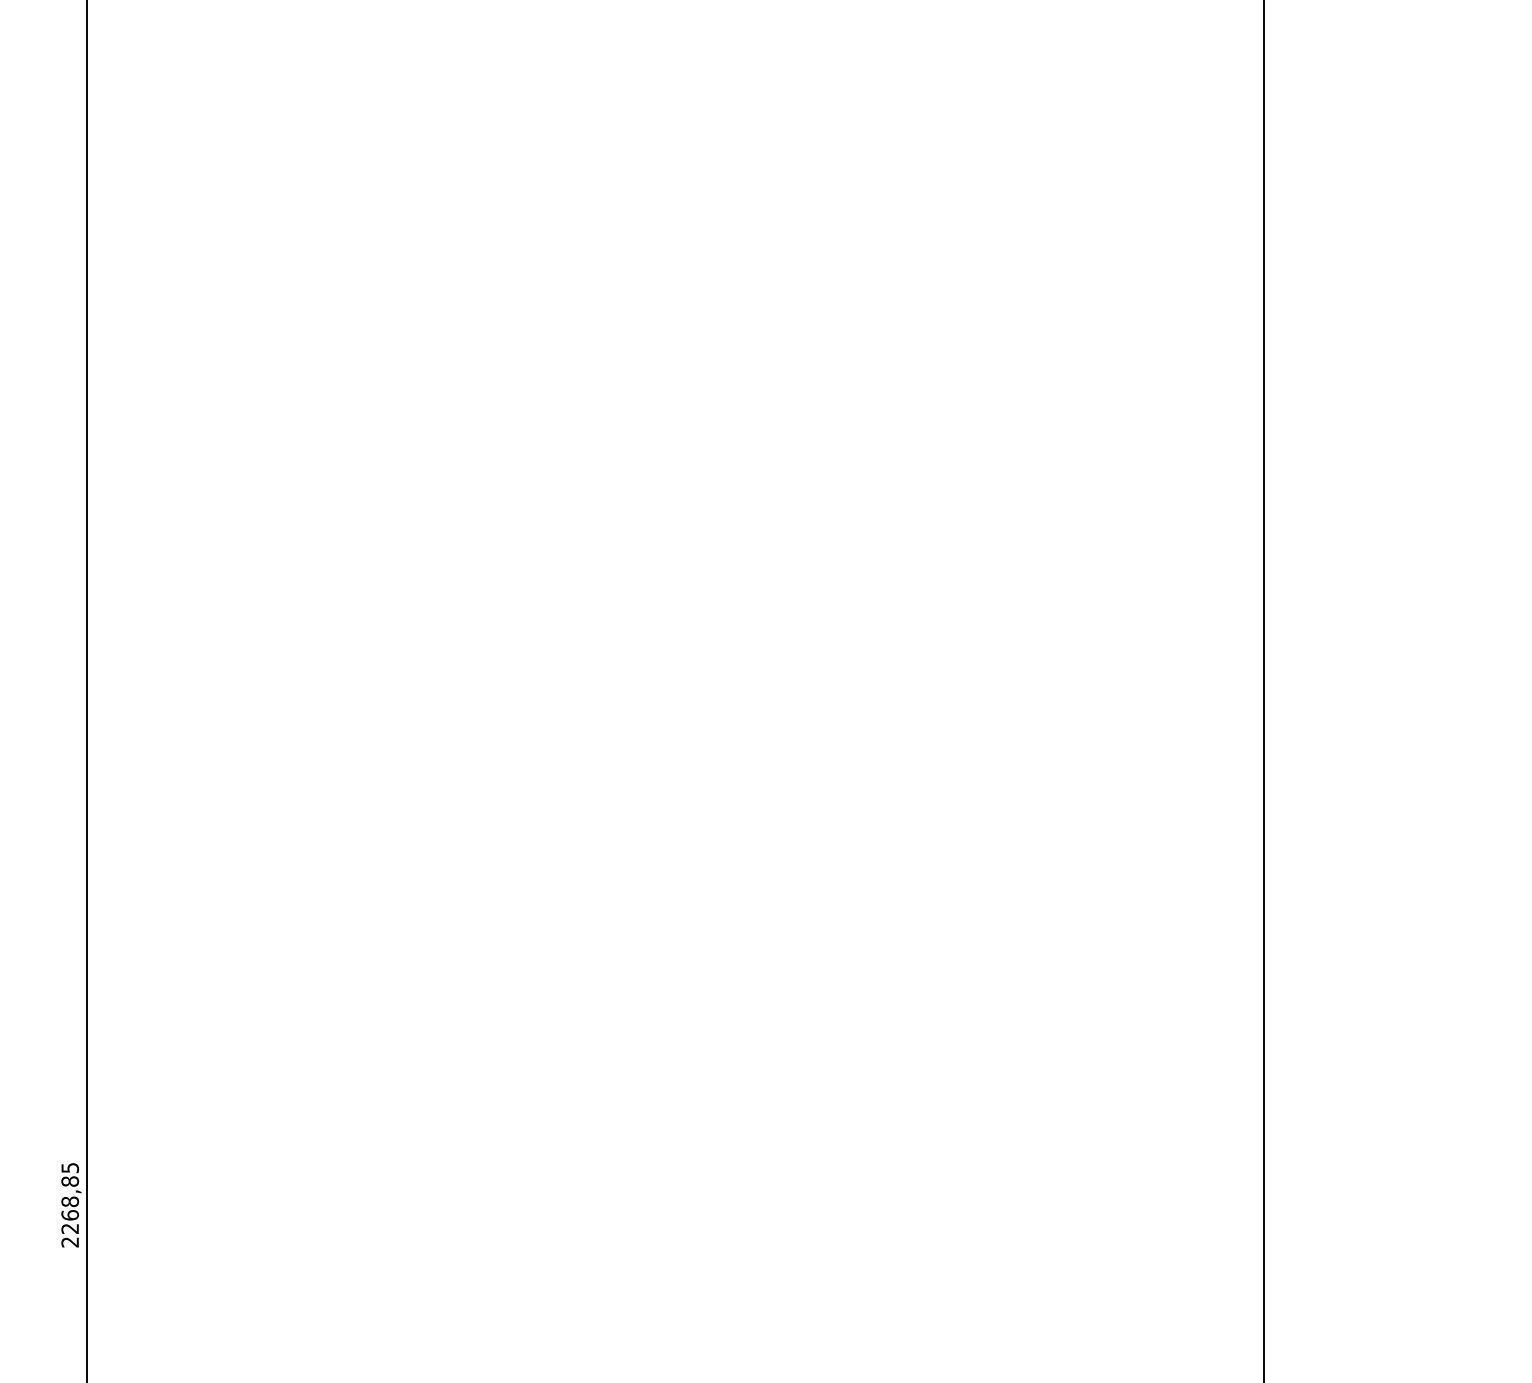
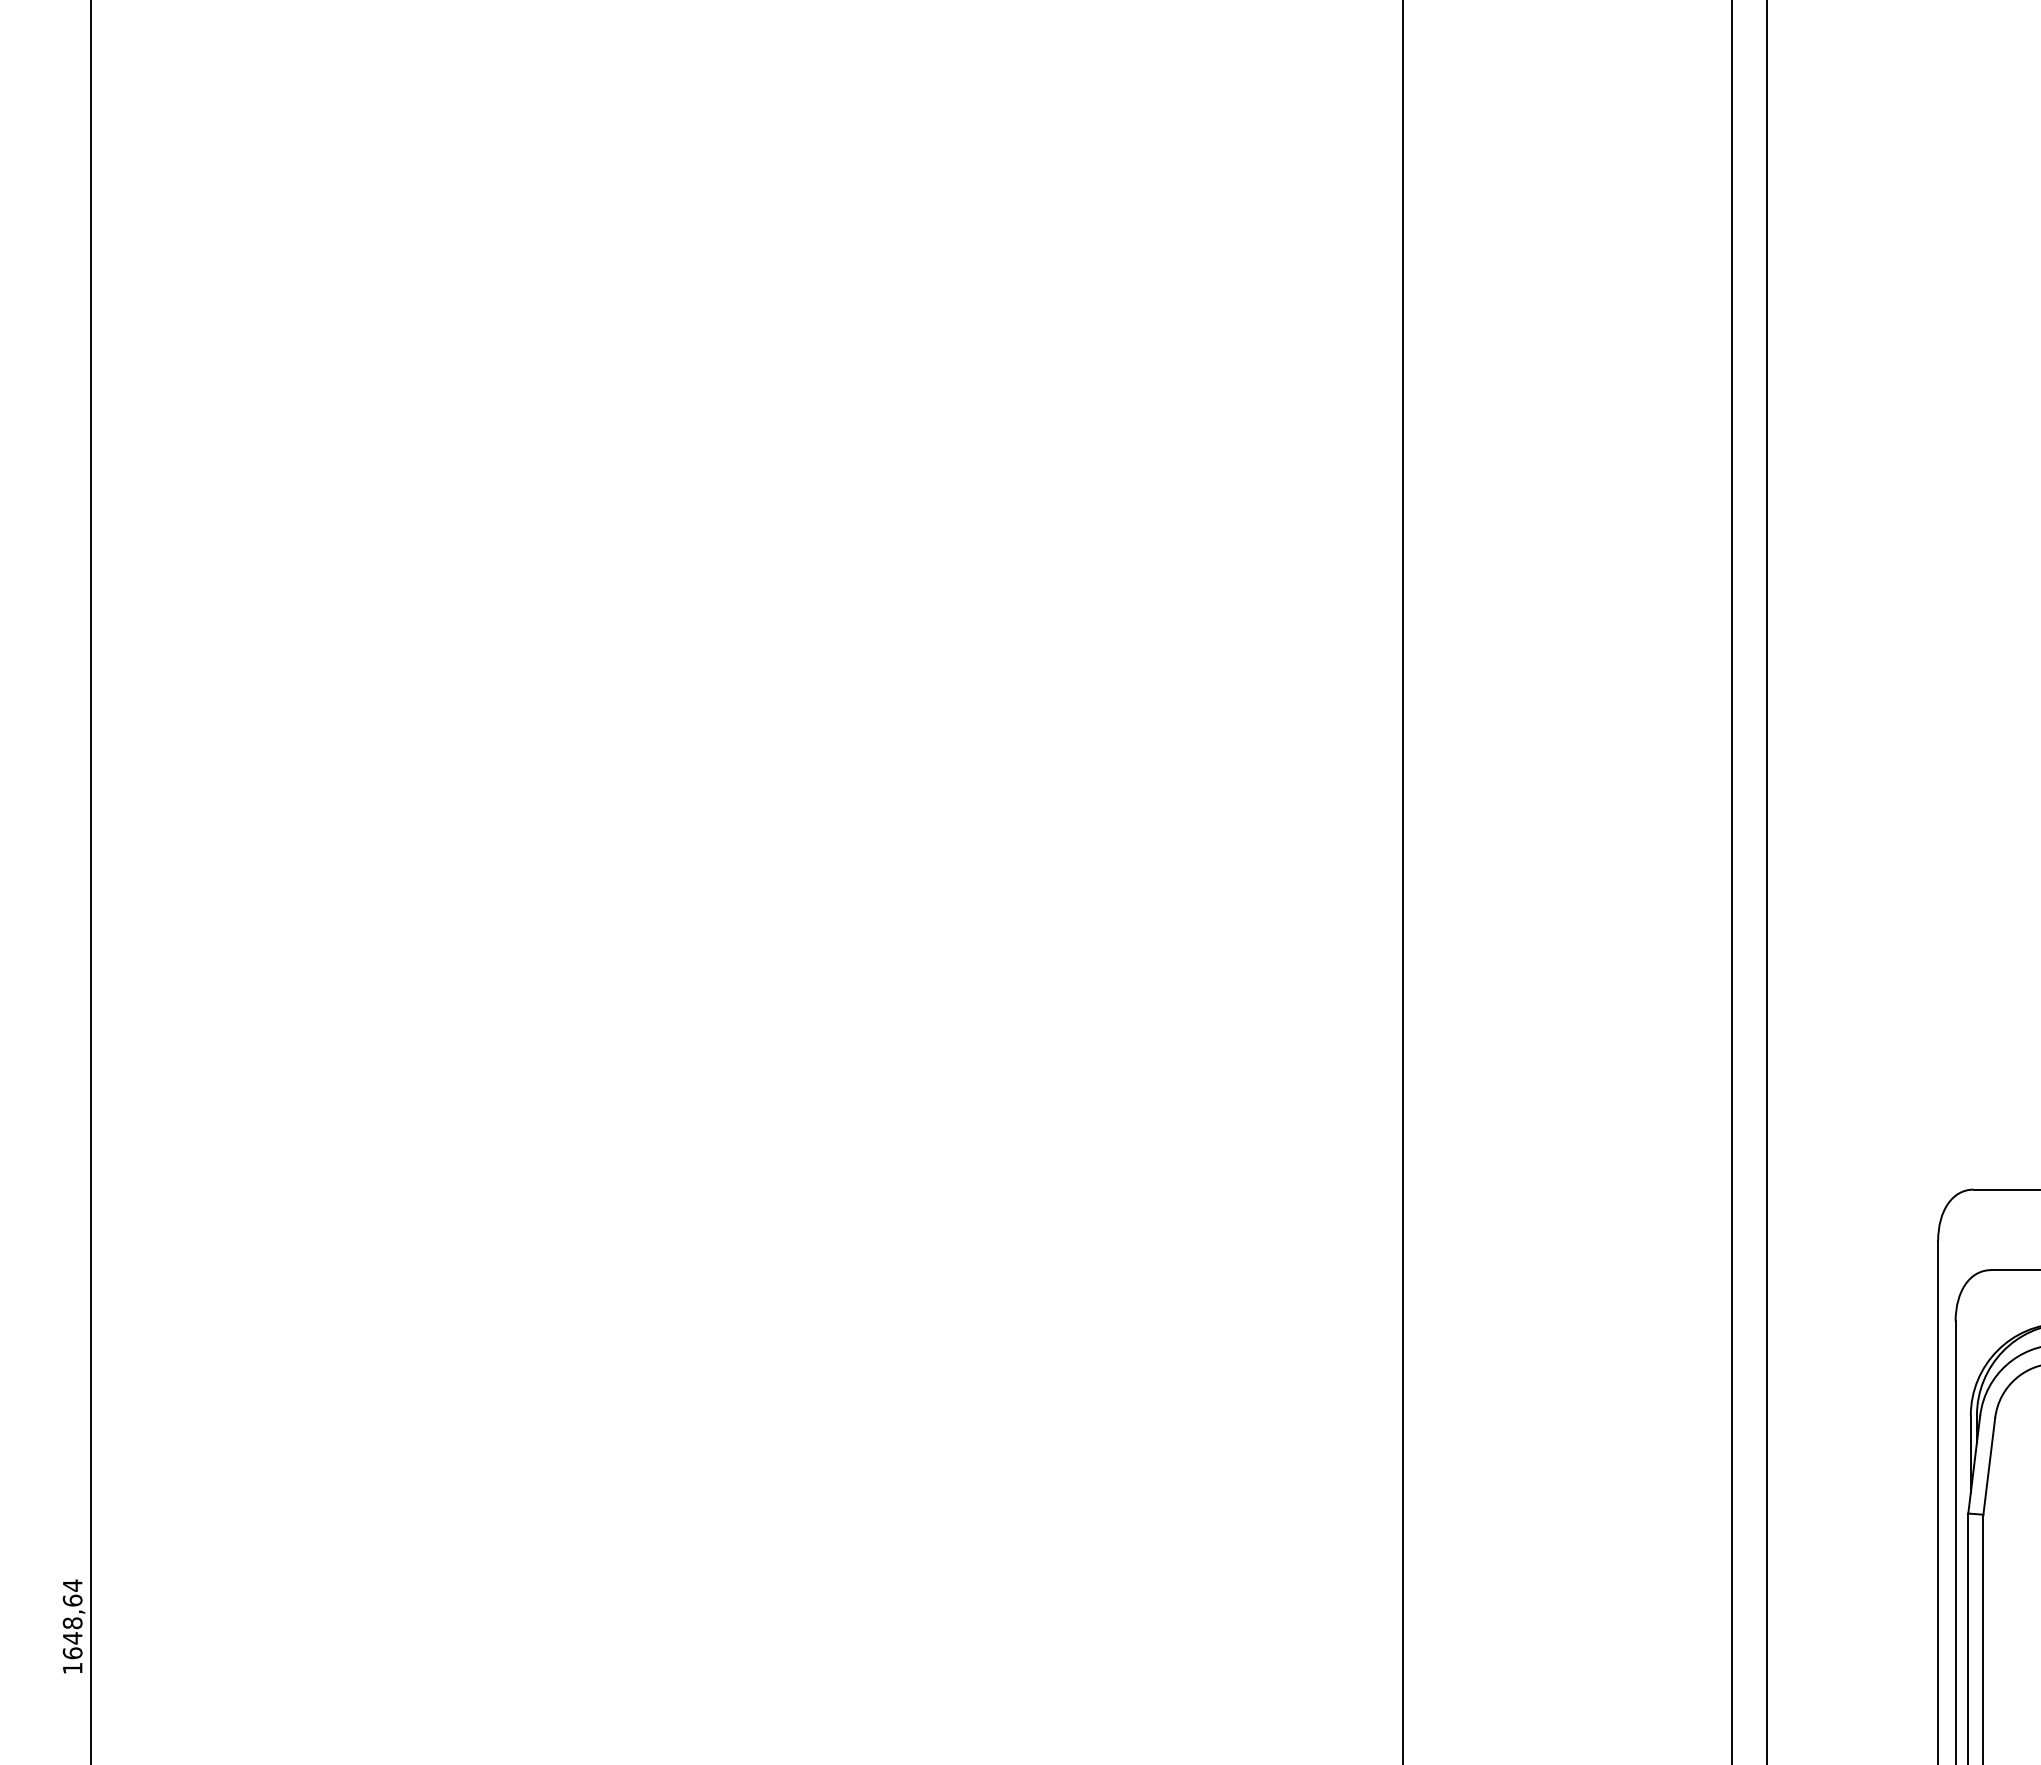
text: (70, 1204) -> (72, 1626), 2268,85 -> 1648,64

